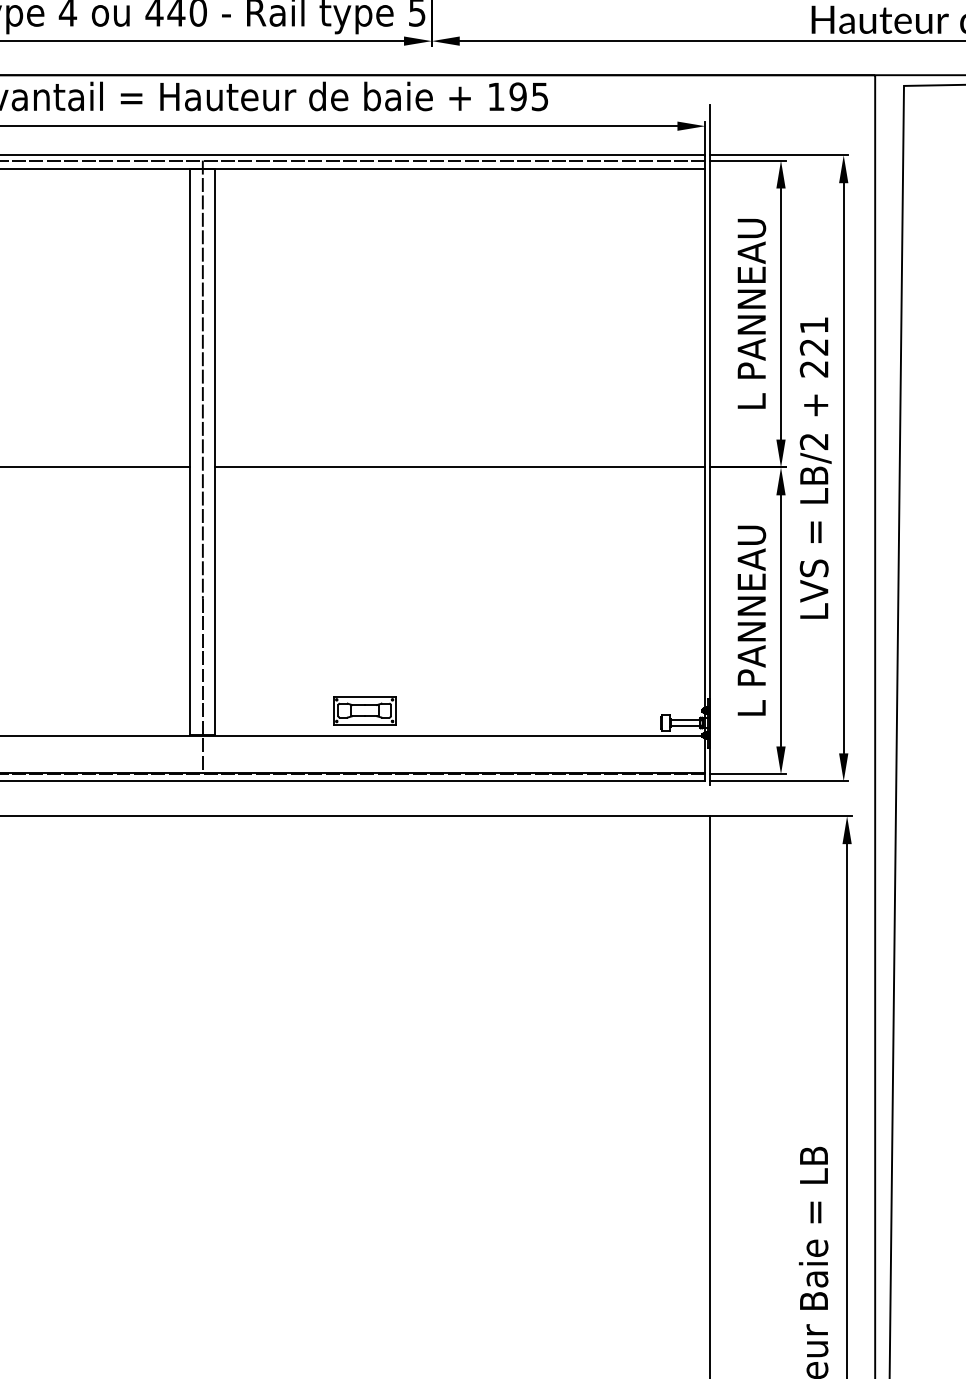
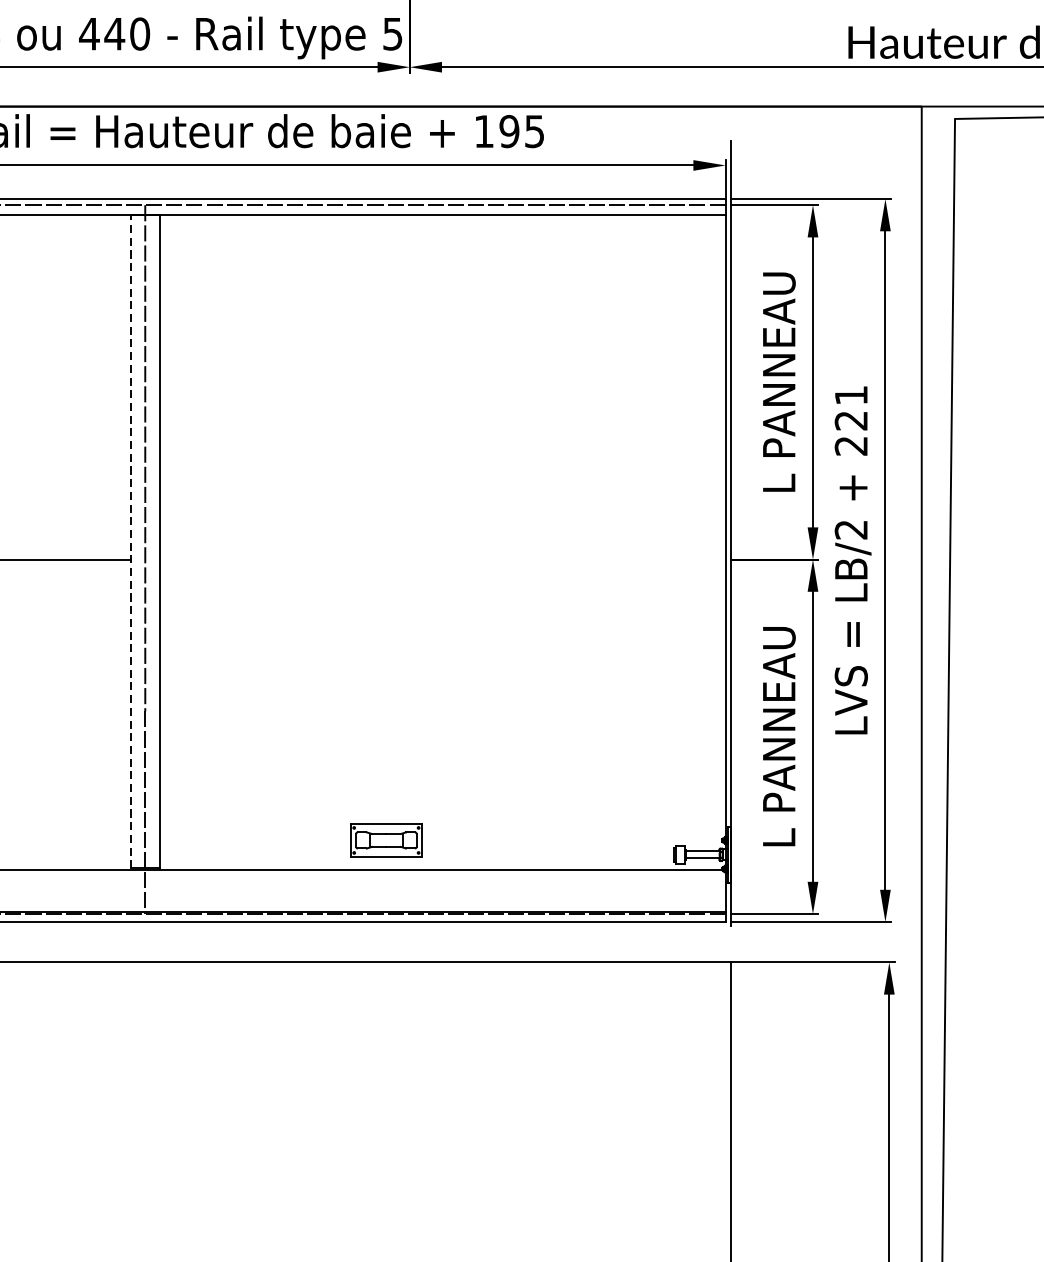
line: (190, 452) -> (131, 542), solid -> dashed
line: (460, 467) -> (442, 559), removed
part: (364, 710) -> (386, 840), moved

